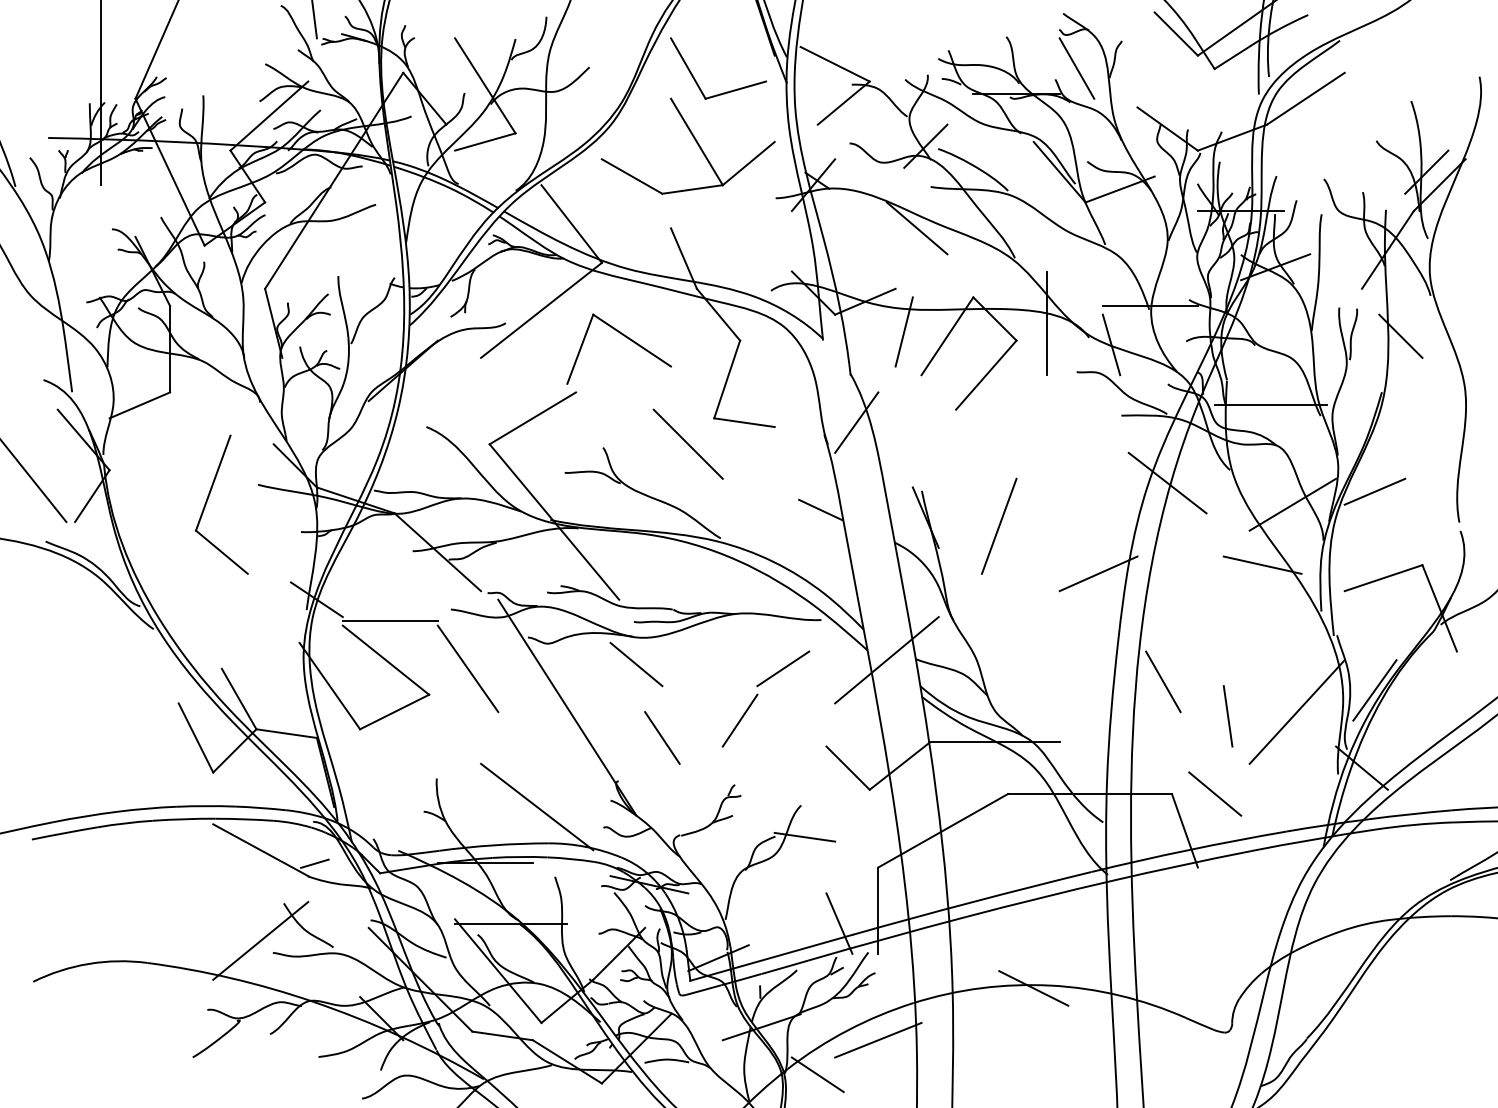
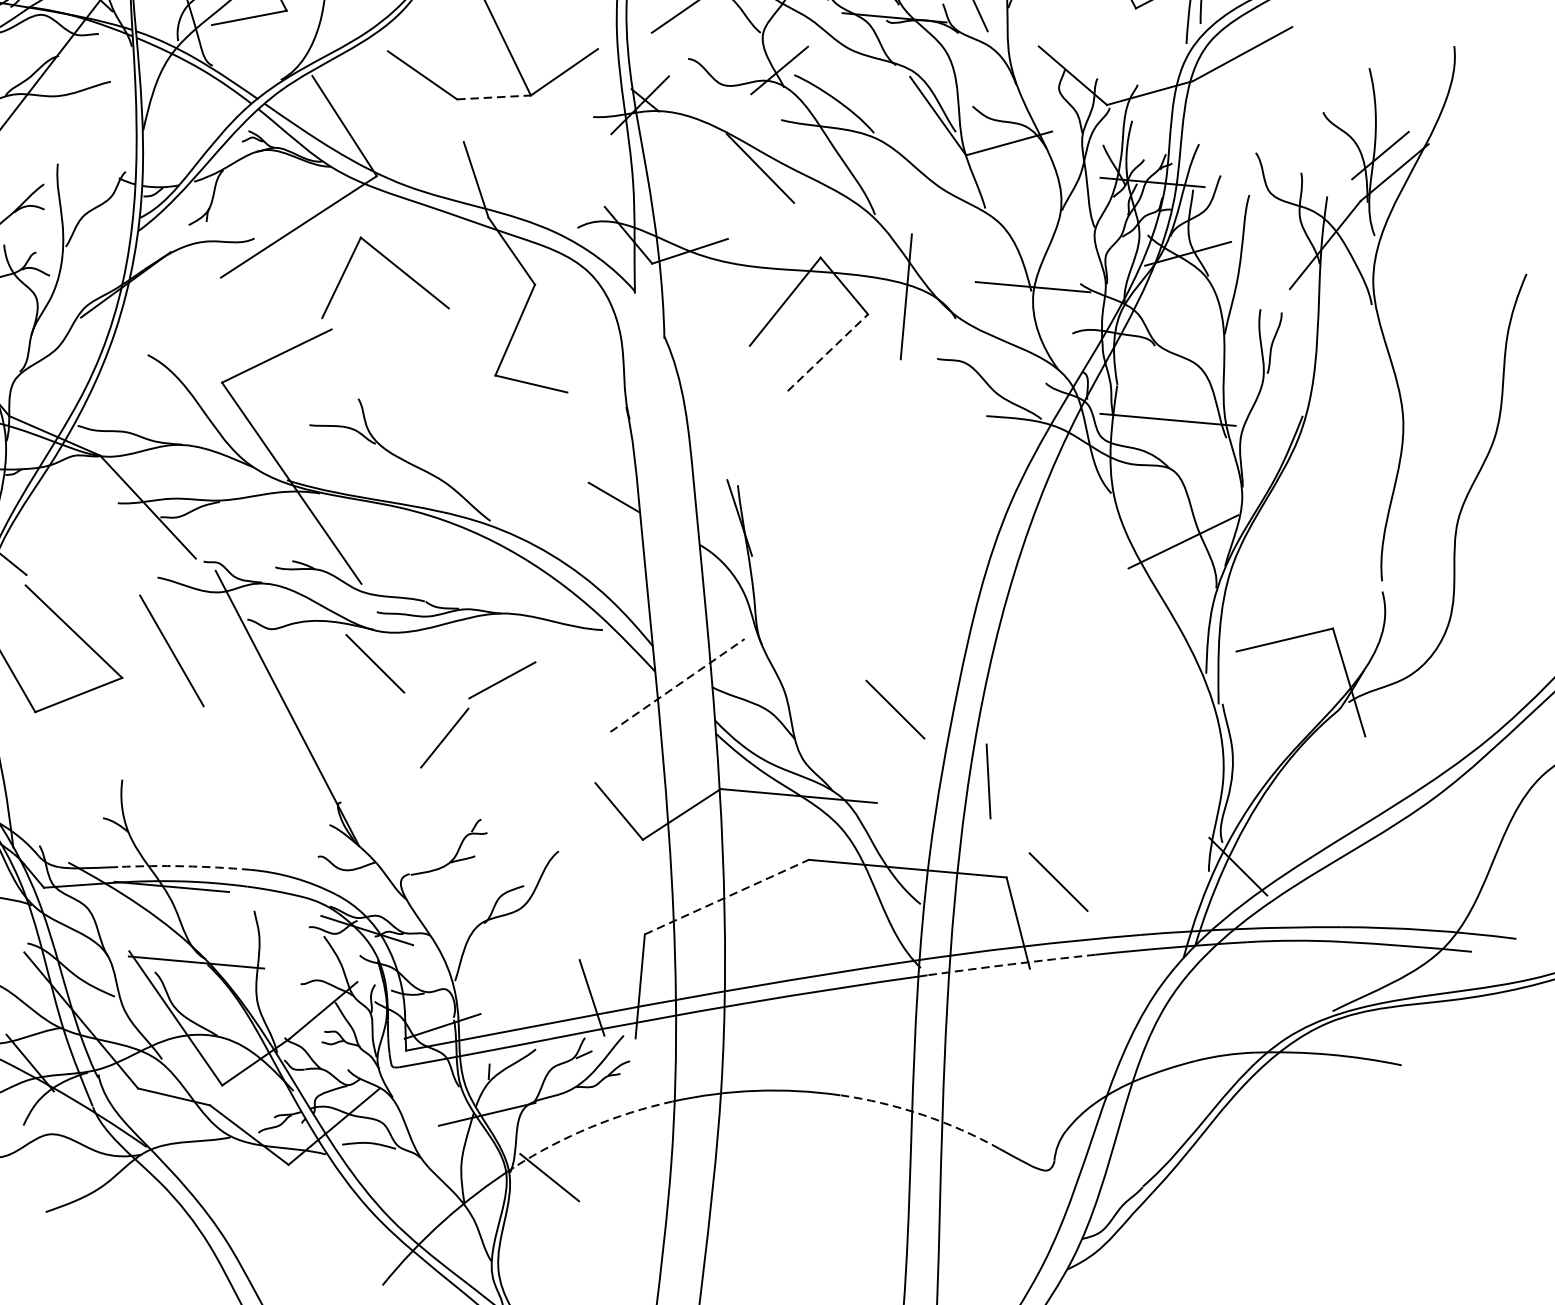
line: (692, 189) -> (493, 97), solid -> dashed
line: (903, 331) -> (732, 291), removed
line: (1400, 335) -> (1331, 349), removed
line: (1111, 344) -> (982, 329), removed
line: (986, 375) -> (828, 353), solid -> dashed
line: (856, 422) -> (666, 395), removed
line: (687, 443) -> (460, 402), removed
line: (1167, 482) -> (1034, 501), removed
line: (1374, 491) -> (1283, 534), removed
line: (999, 525) -> (827, 535), removed
line: (1262, 564) -> (1140, 610), removed
line: (1098, 573) -> (941, 603), removed
line: (389, 621) -> (82, 585), removed
line: (887, 659) -> (678, 684), solid -> dashed
line: (1068, 663) -> (895, 709), added
line: (1163, 681) -> (1008, 740), removed
line: (1374, 690) -> (1261, 774), removed
part: (758, 695) -> (469, 709), moved
line: (1296, 711) -> (1165, 791), removed
line: (1227, 716) -> (987, 781), moved
line: (662, 737) -> (398, 754), removed
line: (537, 806) -> (240, 824), removed
line: (943, 830) -> (727, 896), solid -> dashed
line: (804, 836) -> (559, 889), removed
arc: (494, 845) -> (184, 866), solid -> dashed
arc: (1182, 865) -> (1011, 964), solid -> dashed
line: (1033, 988) -> (818, 1096), removed
arc: (1119, 995) -> (921, 1114), solid -> dashed
arc: (847, 1030) -> (590, 1127), solid -> dashed
line: (878, 1039) -> (626, 1141), removed

